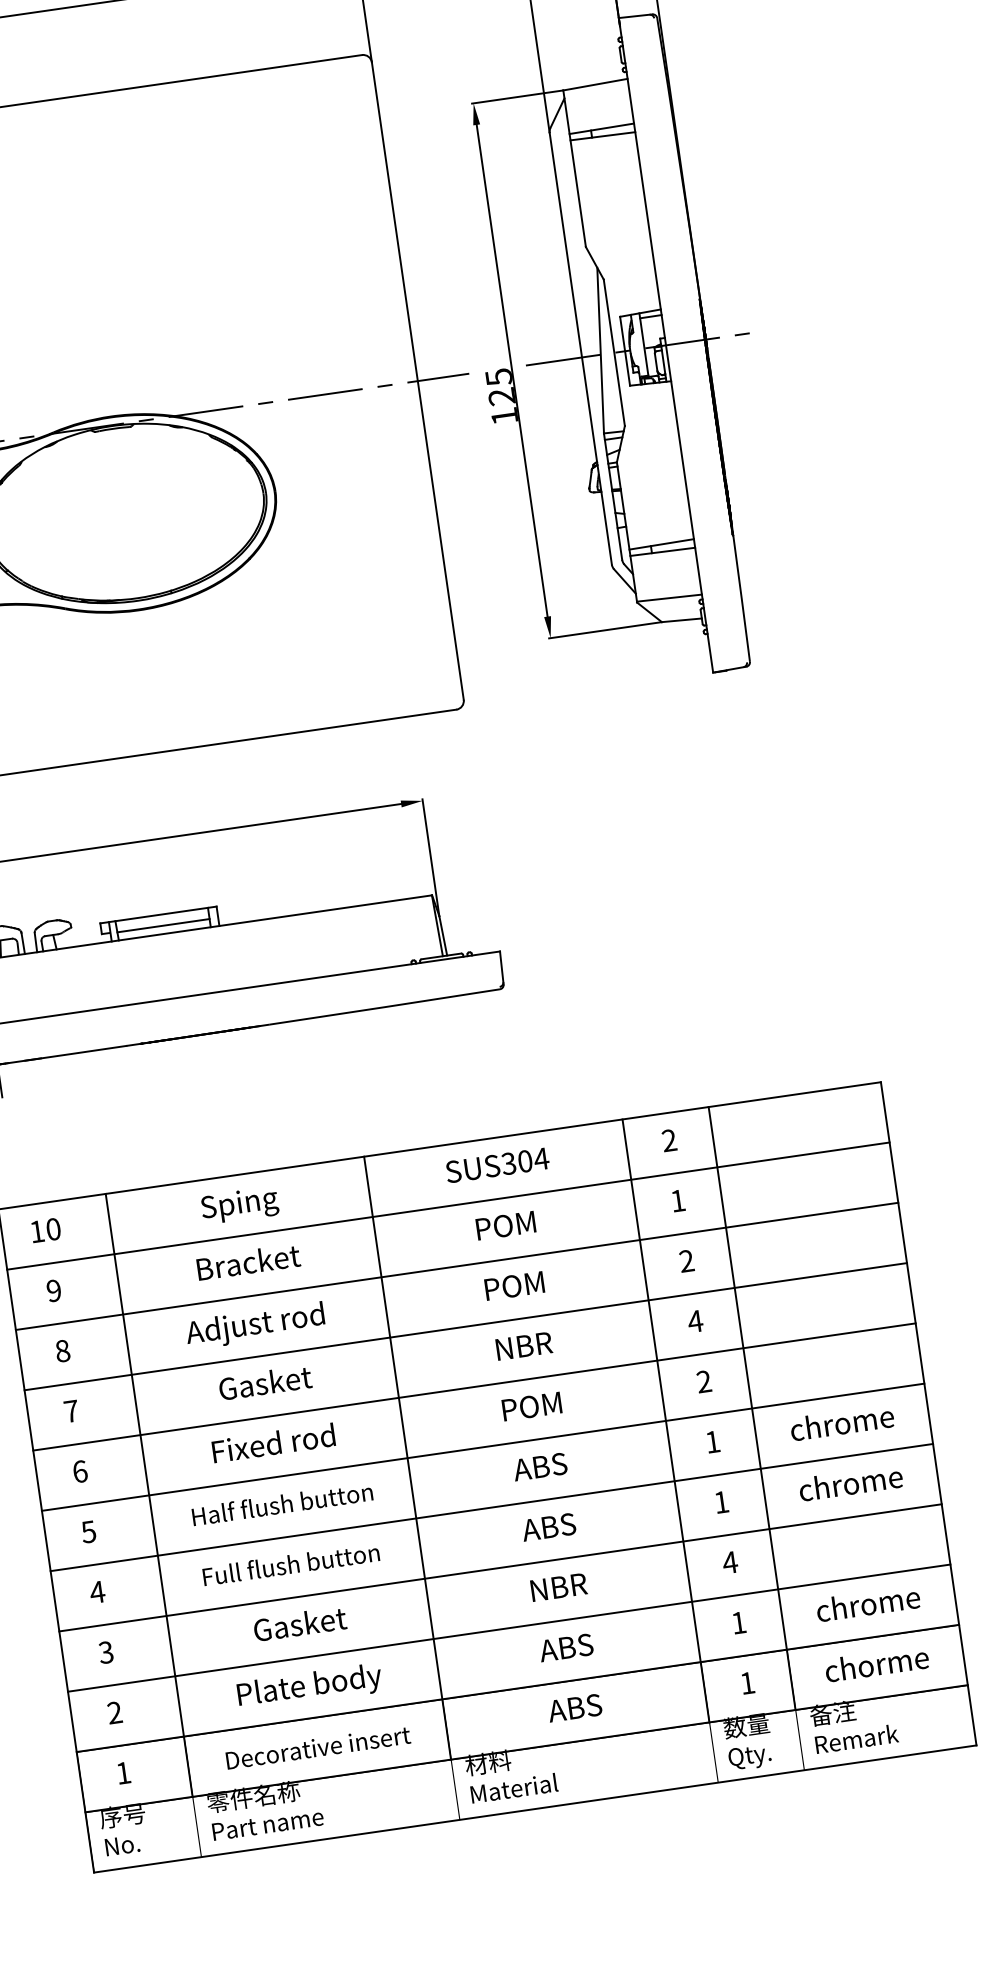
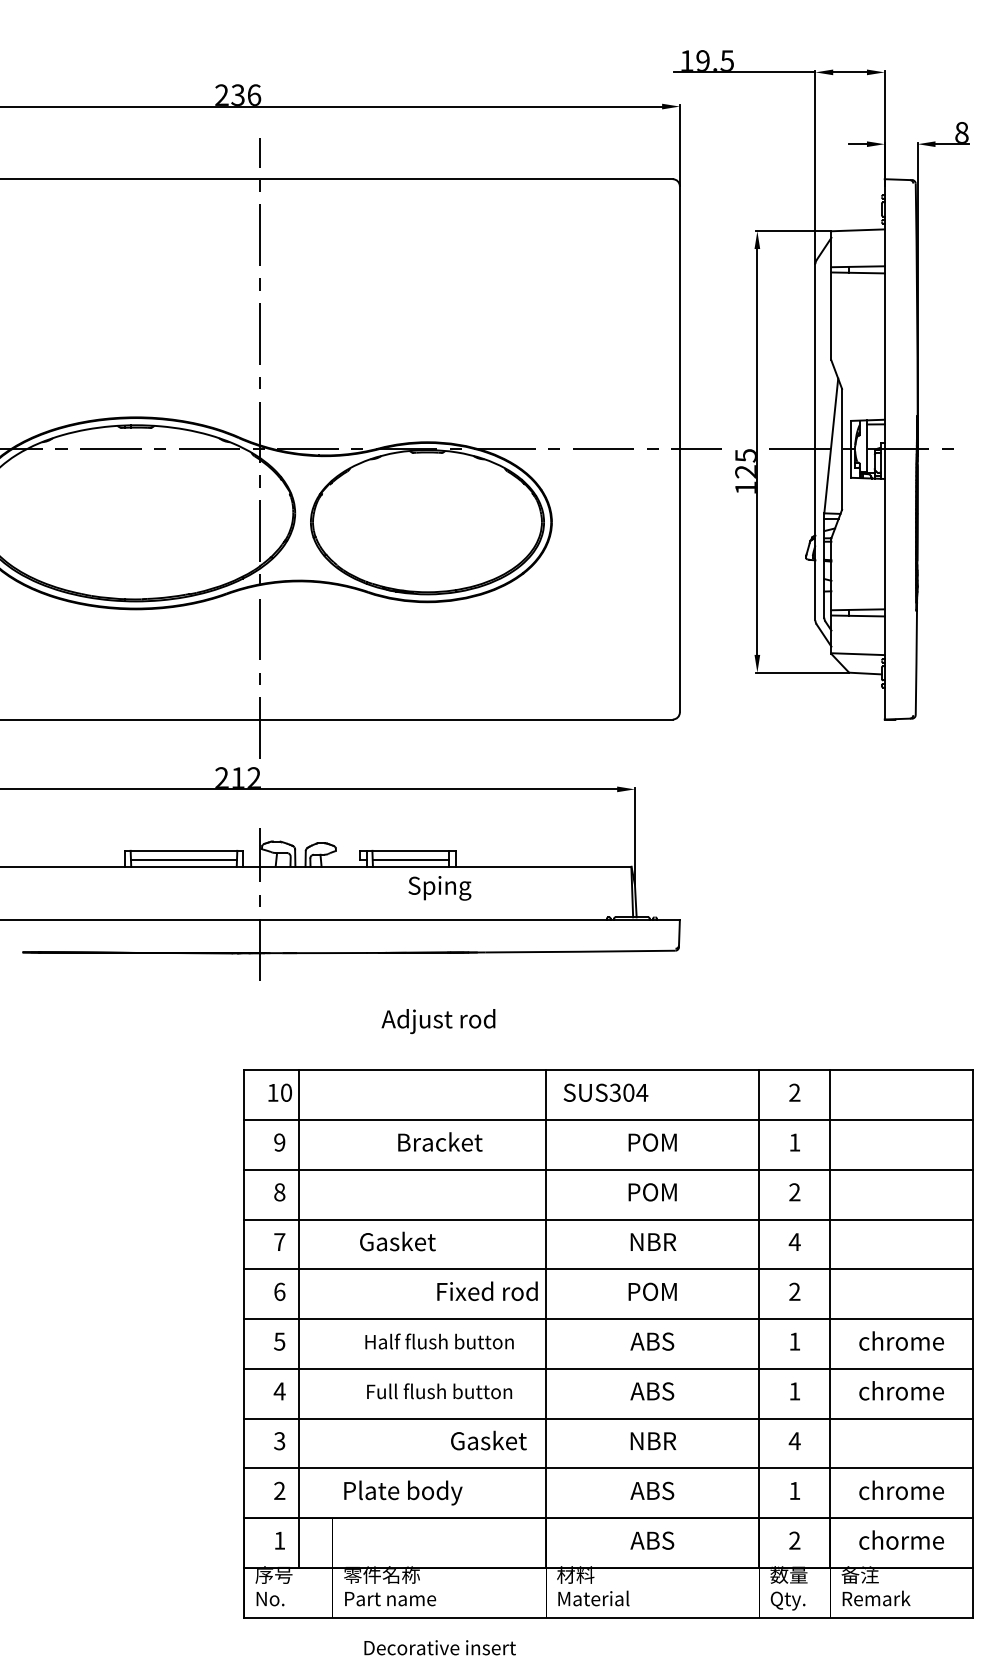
text: (496, 1165) -> (605, 1092), moved
text: (239, 1205) -> (439, 888), moved
text: (255, 1325) -> (438, 1021), moved
text: (264, 1382) -> (397, 1241), moved
text: (273, 1442) -> (487, 1290), moved
line: (148, 1494) -> (298, 1318), moved
text: (299, 1623) -> (488, 1440), moved
text: (747, 1683) -> (794, 1540), 1 -> 2
text: (309, 1686) -> (403, 1492), moved
text: (317, 1747) -> (439, 1647), moved

